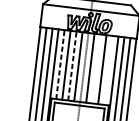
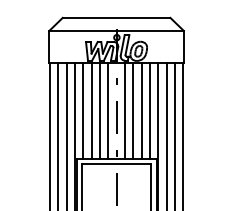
line: (60, 64) -> (83, 110), dashed -> solid
line: (72, 65) -> (99, 110), dashed -> solid
line: (96, 68) -> (133, 110), added
line: (108, 70) -> (149, 110), added

